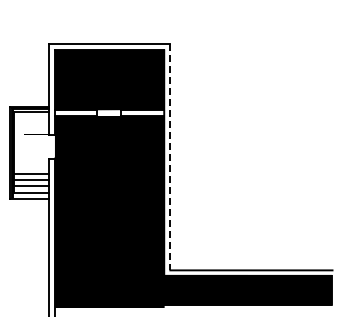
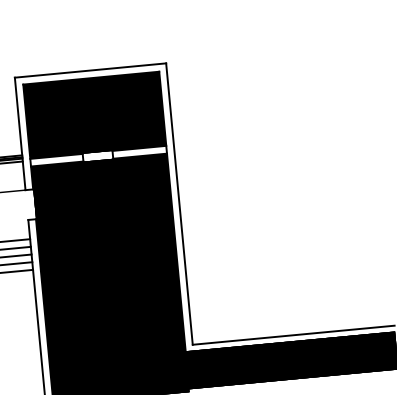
line: (170, 157) -> (179, 204), dashed -> solid

